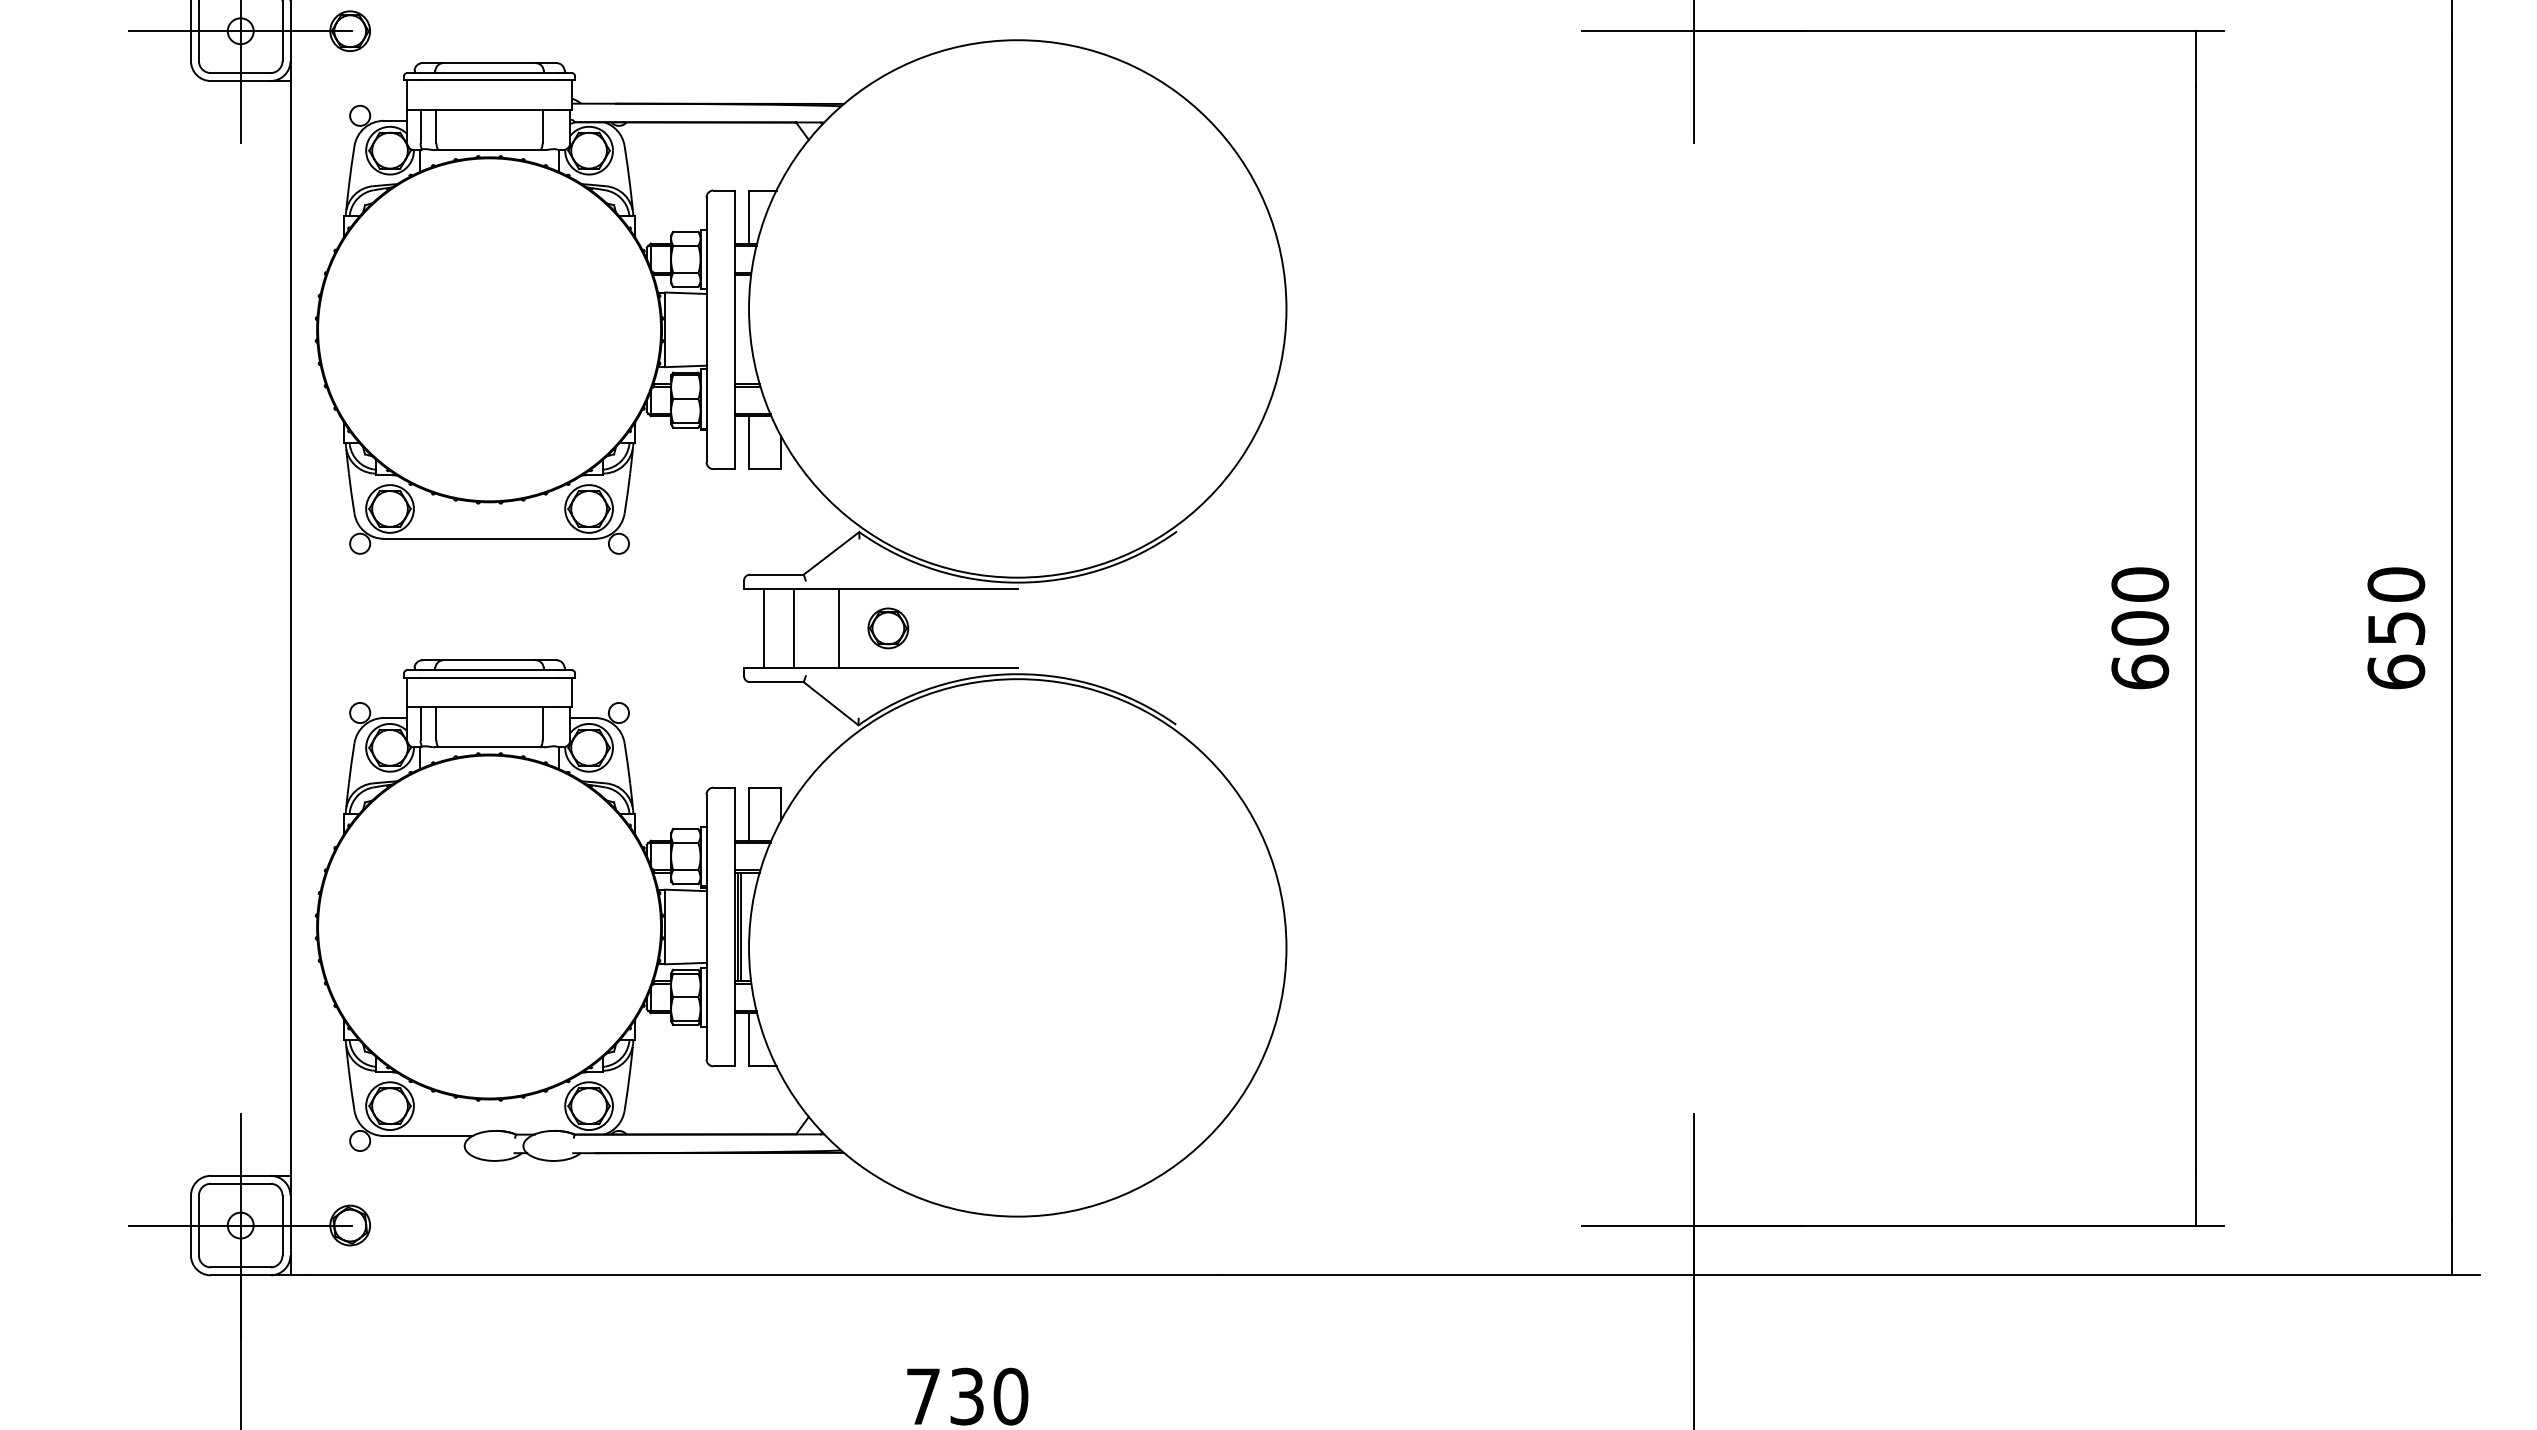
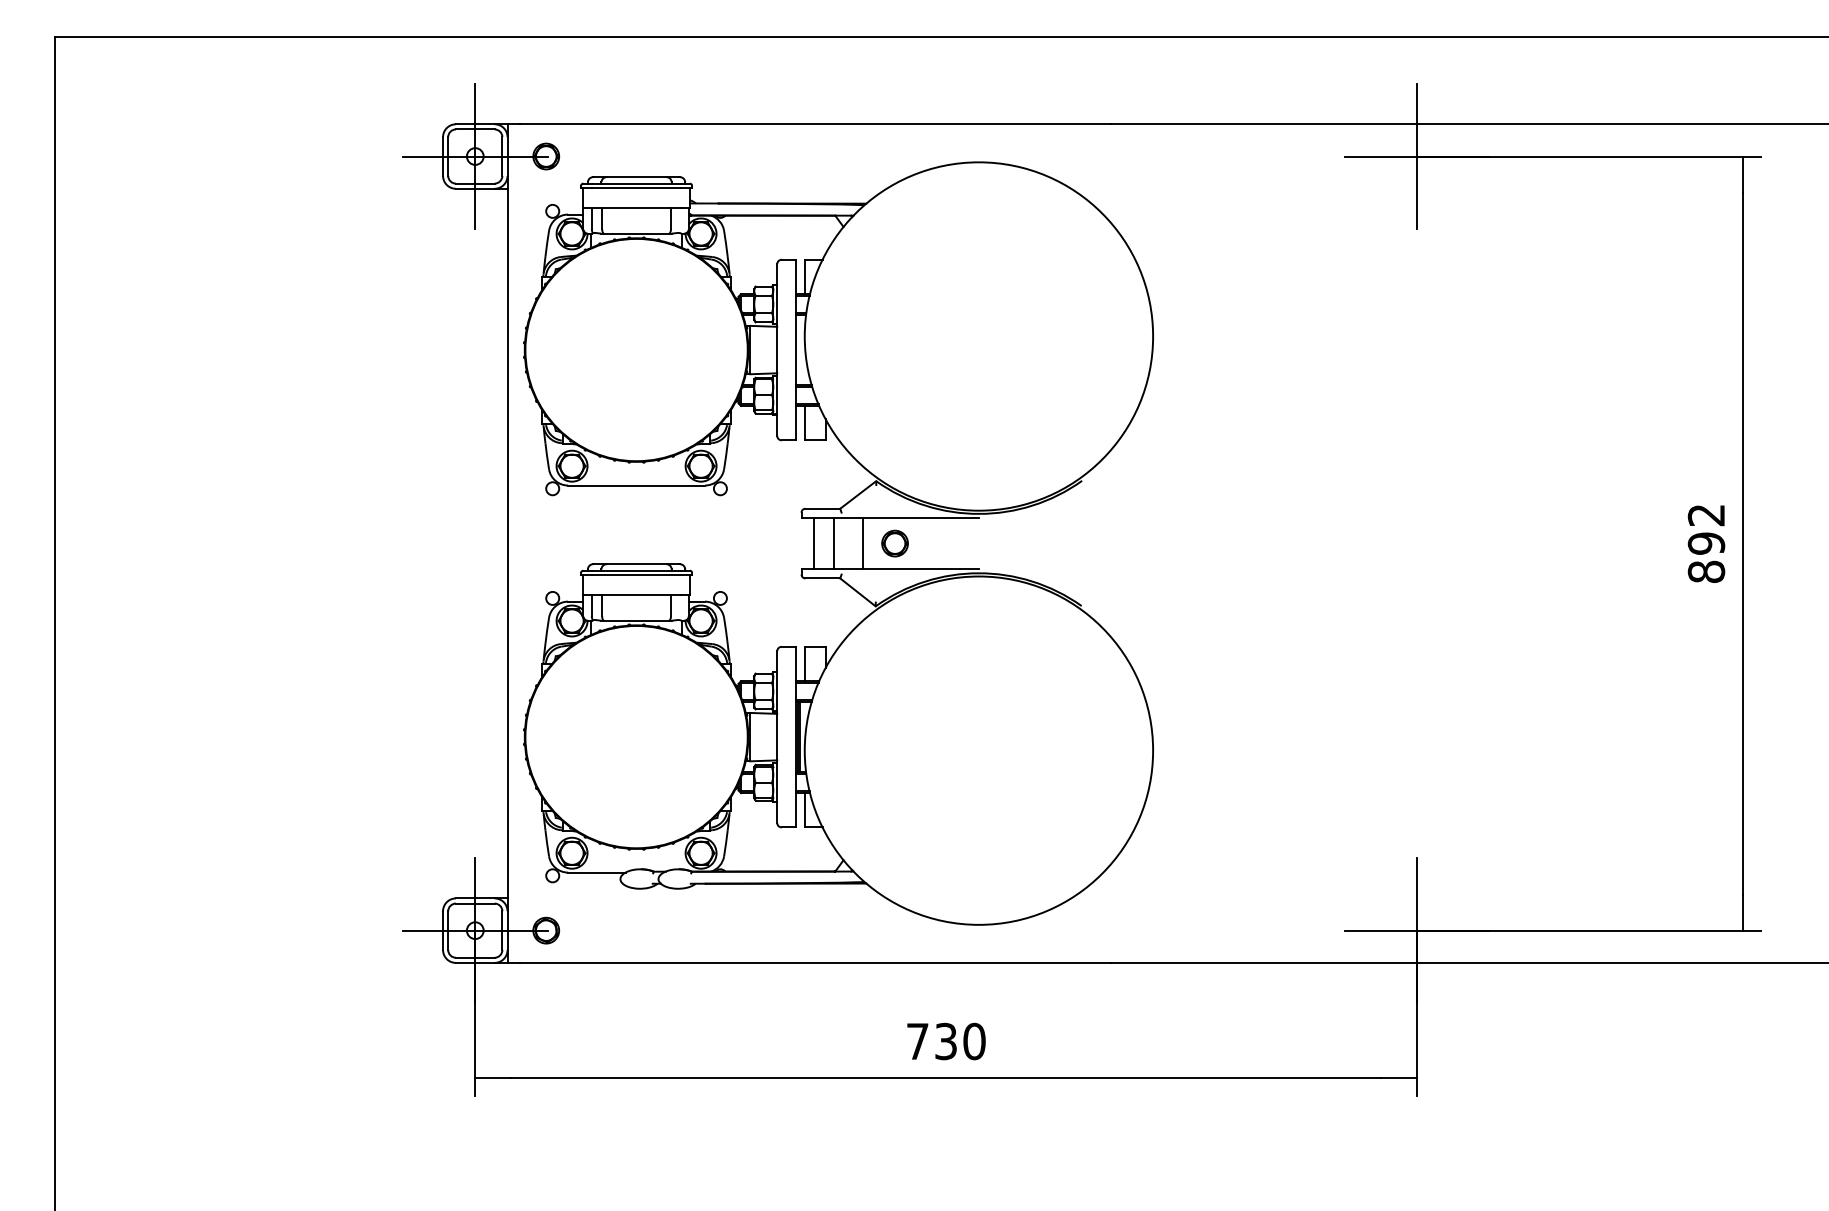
text: (2140, 628) -> (1706, 543), 600 -> 892

